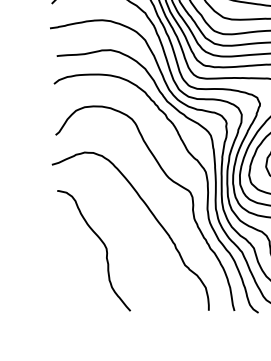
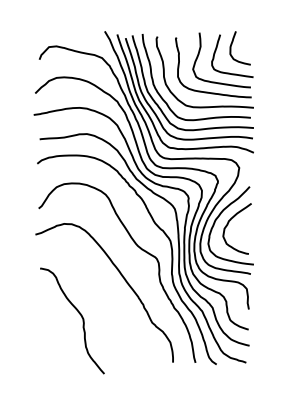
curve: (101, 242) -> (78, 313), moved

